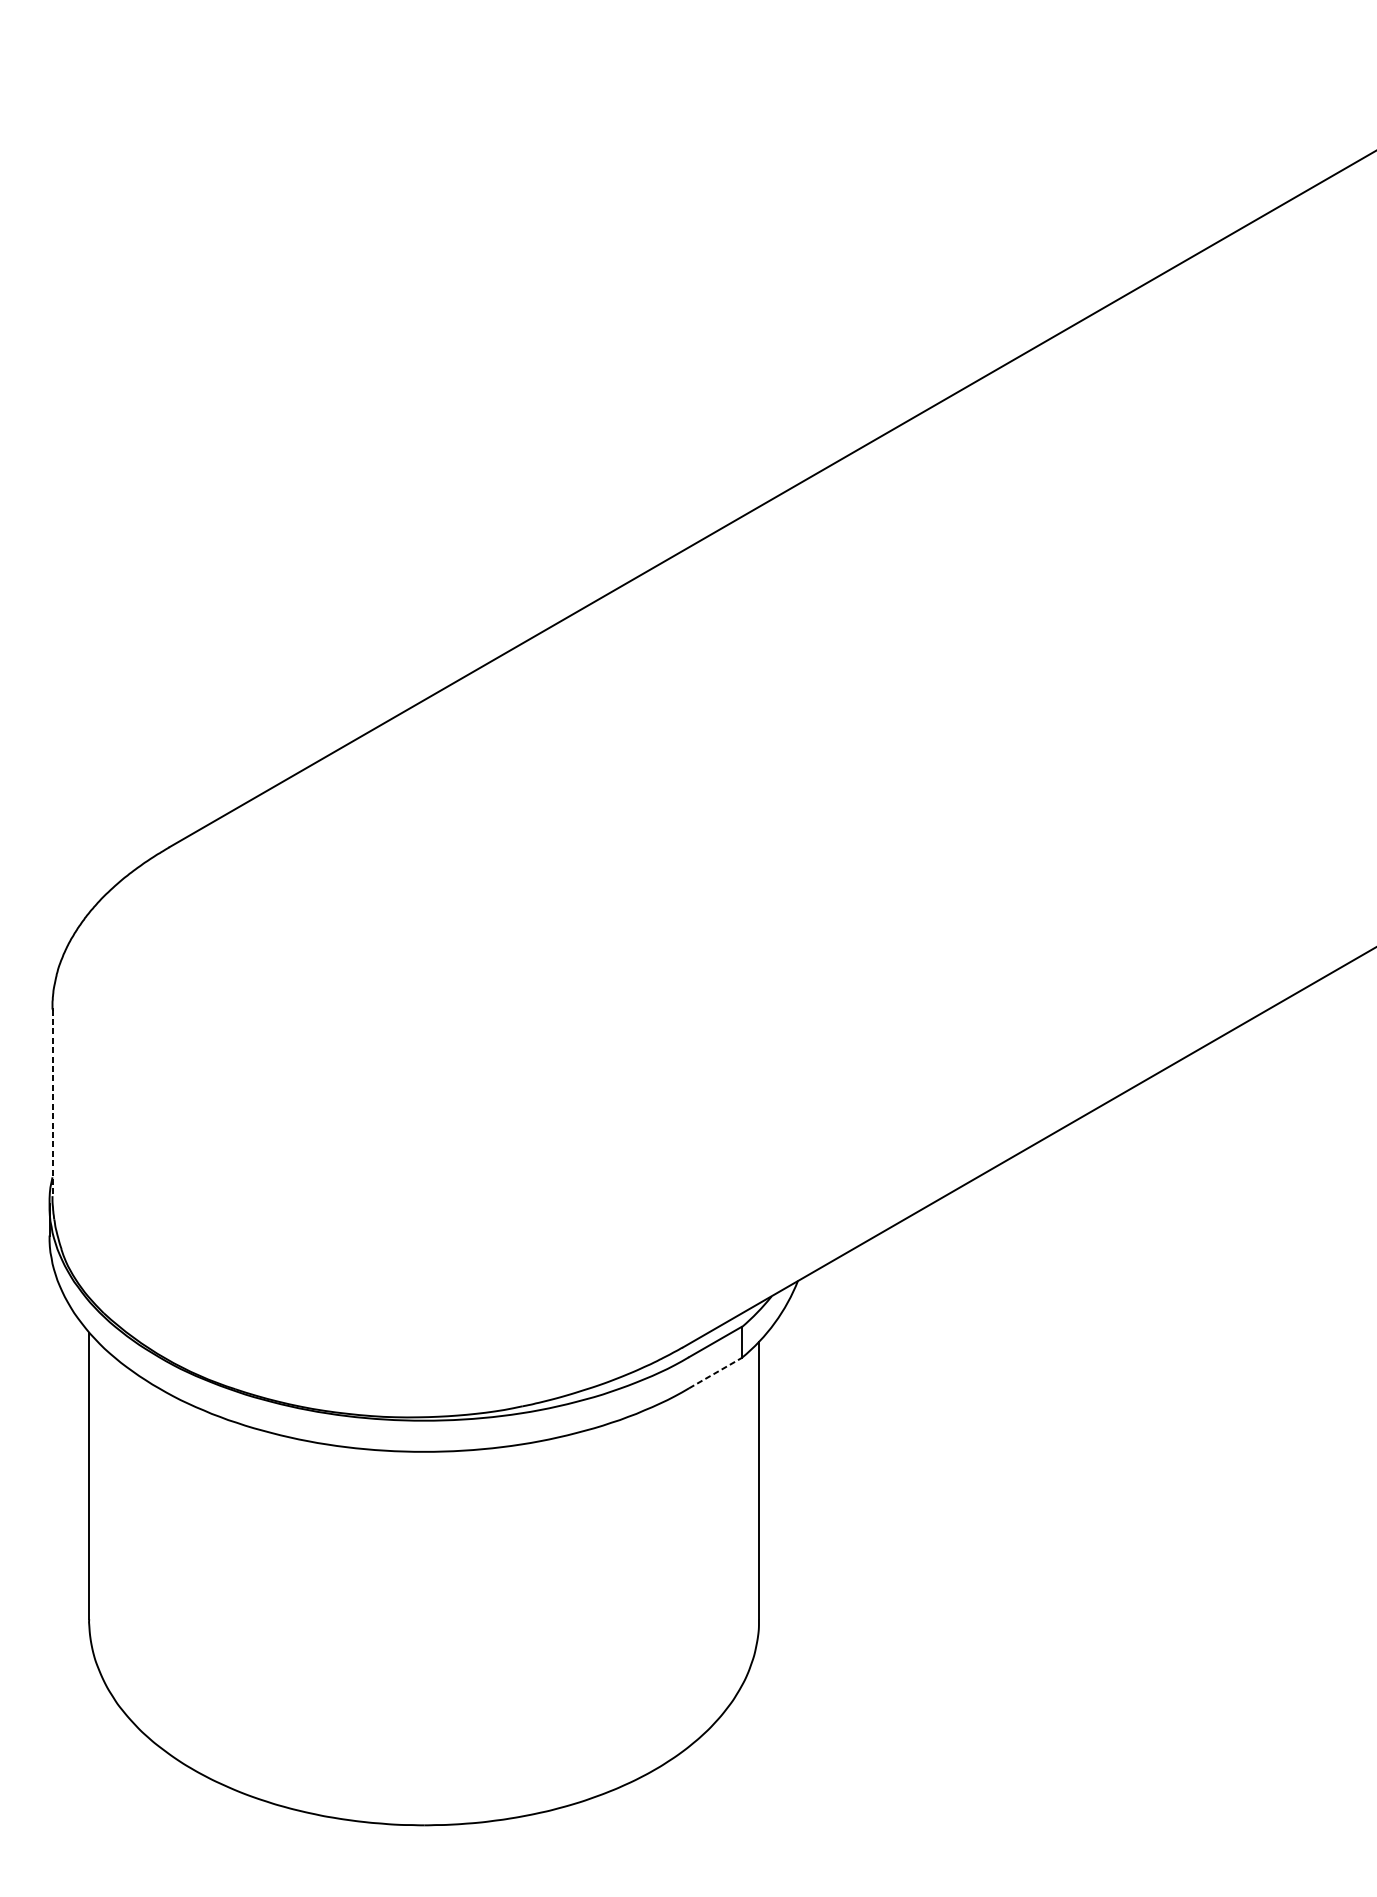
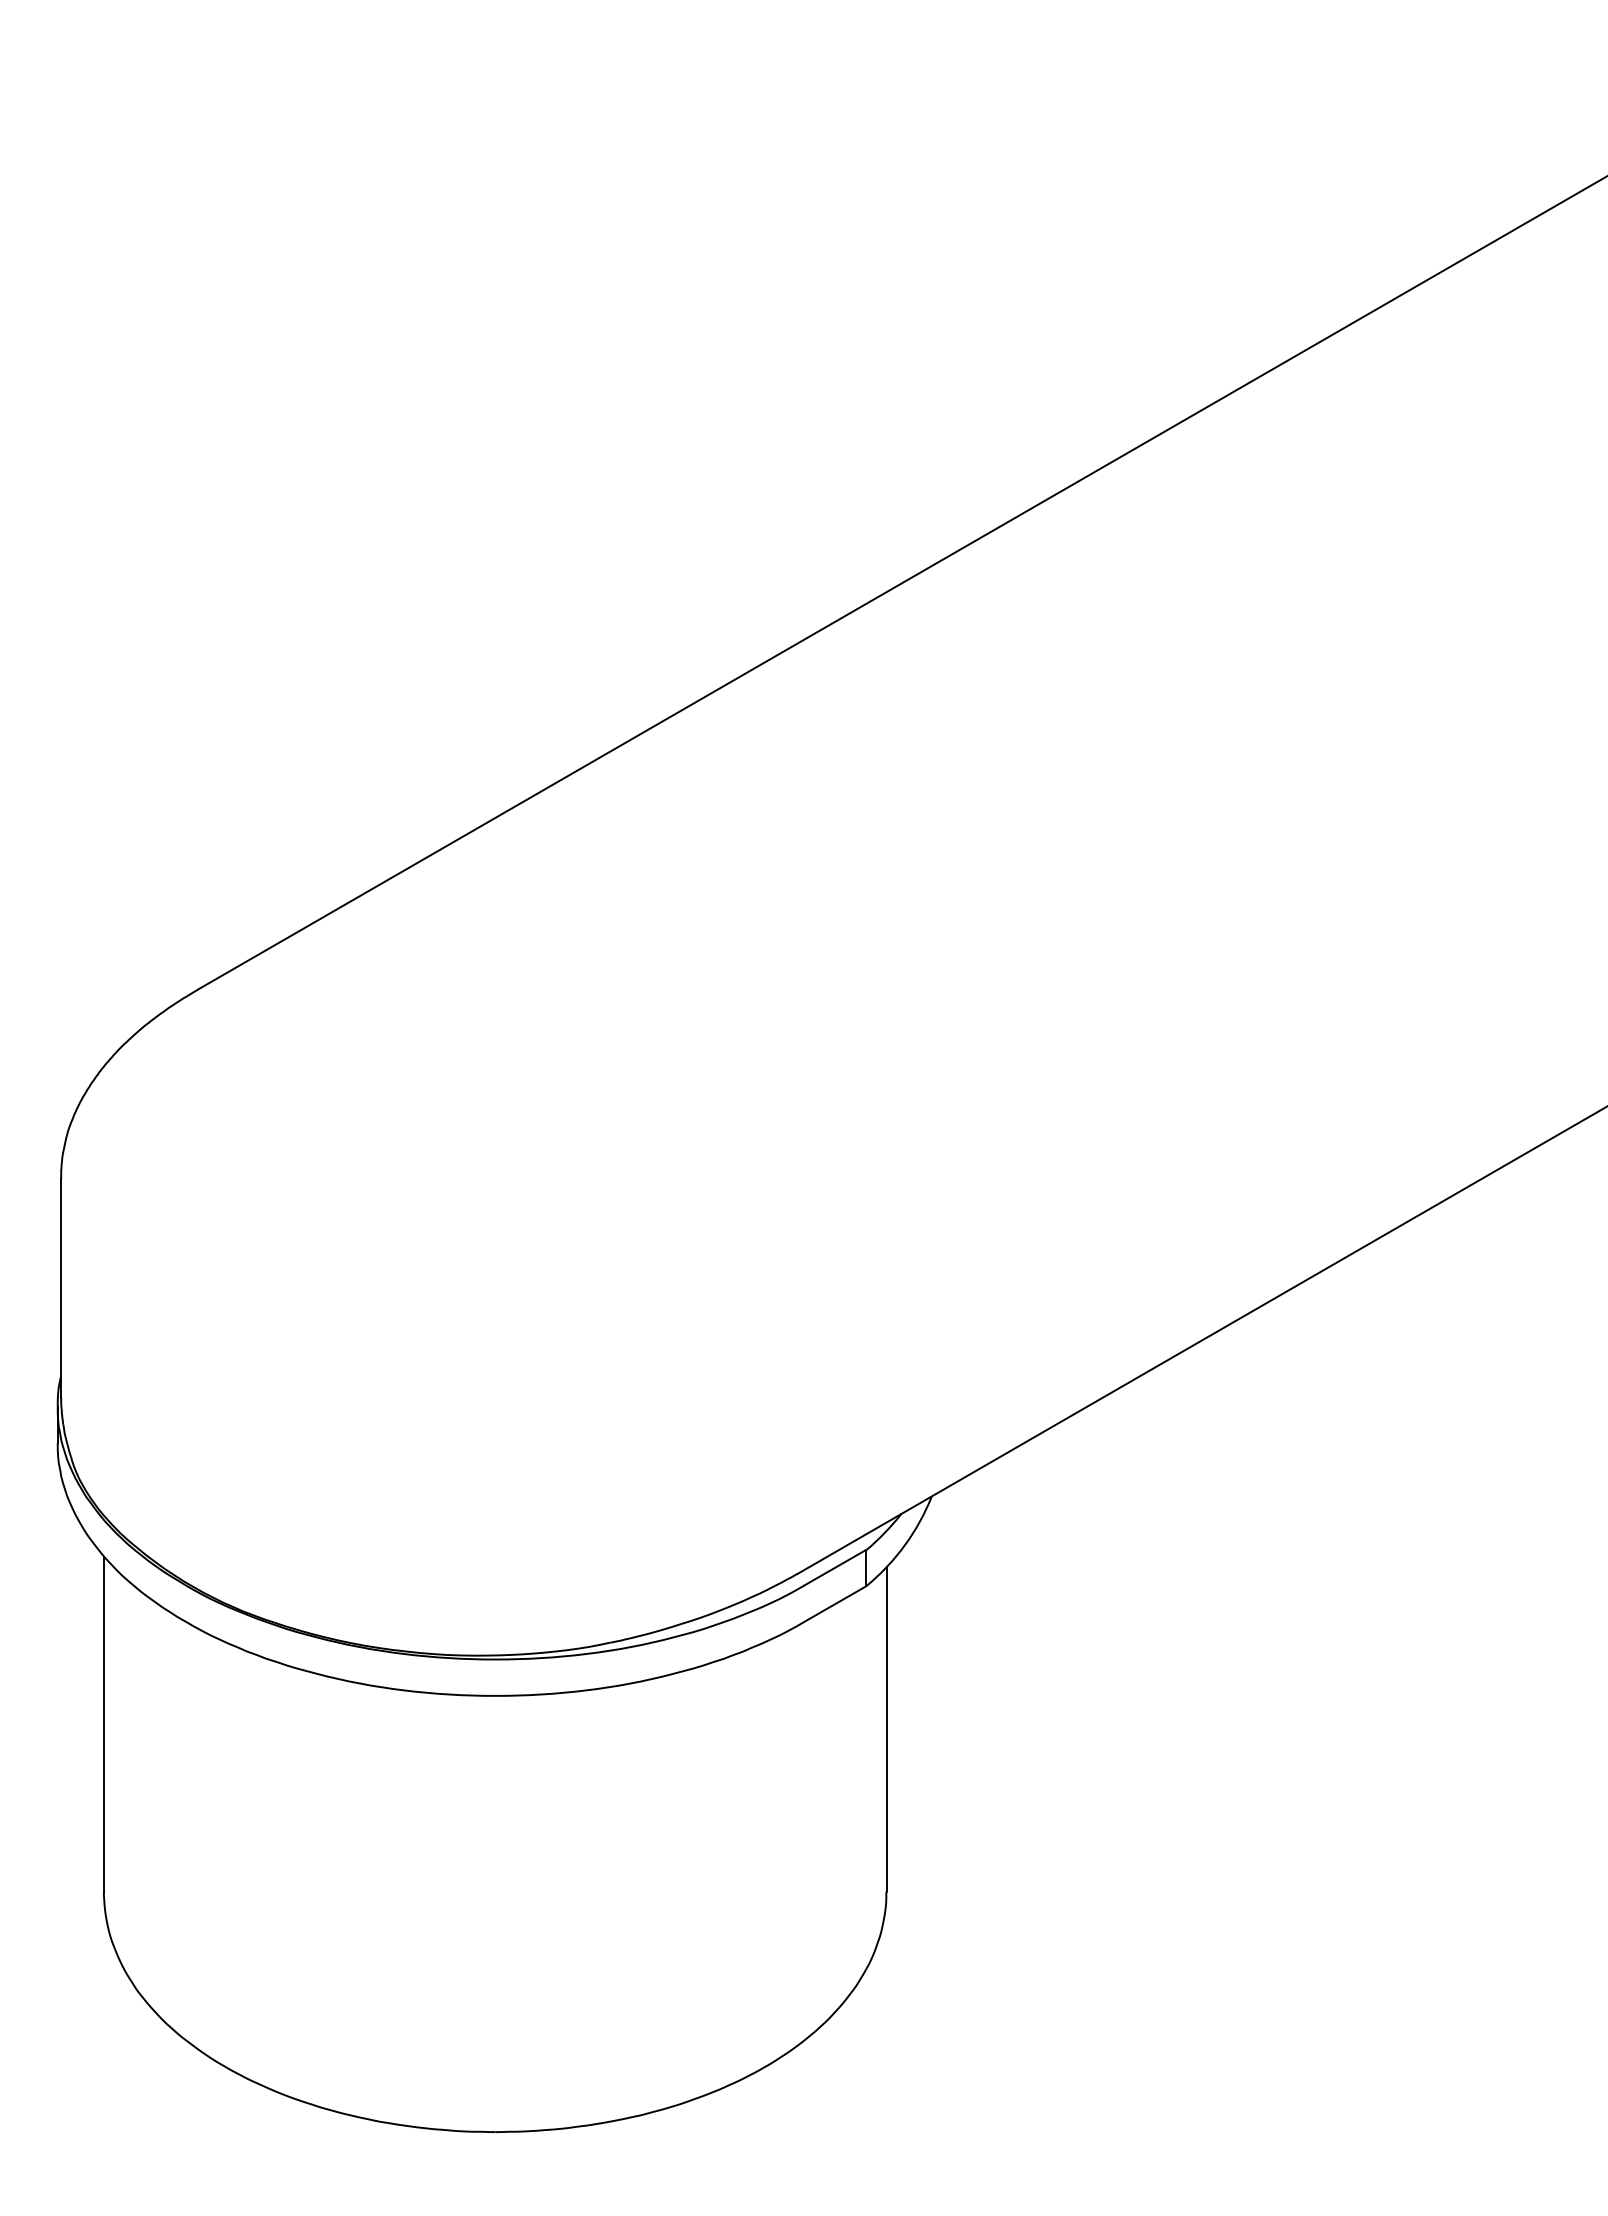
line: (52, 1103) -> (61, 1288), dashed -> solid
line: (715, 1372) -> (835, 1603), dashed -> solid

